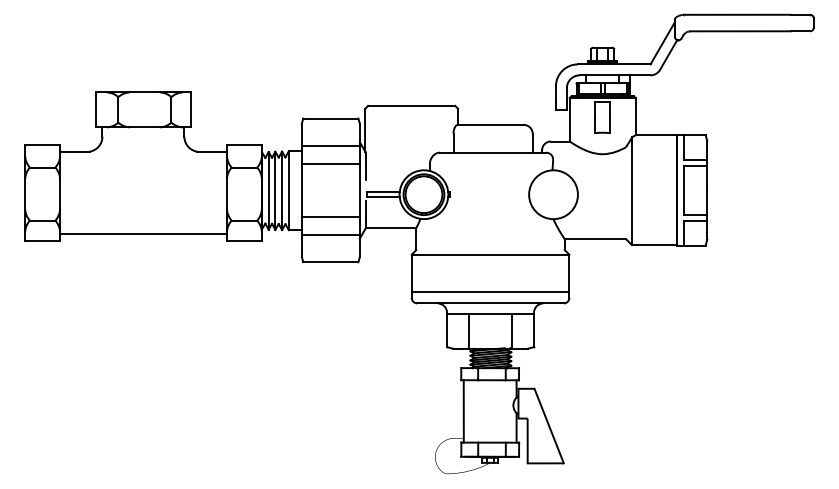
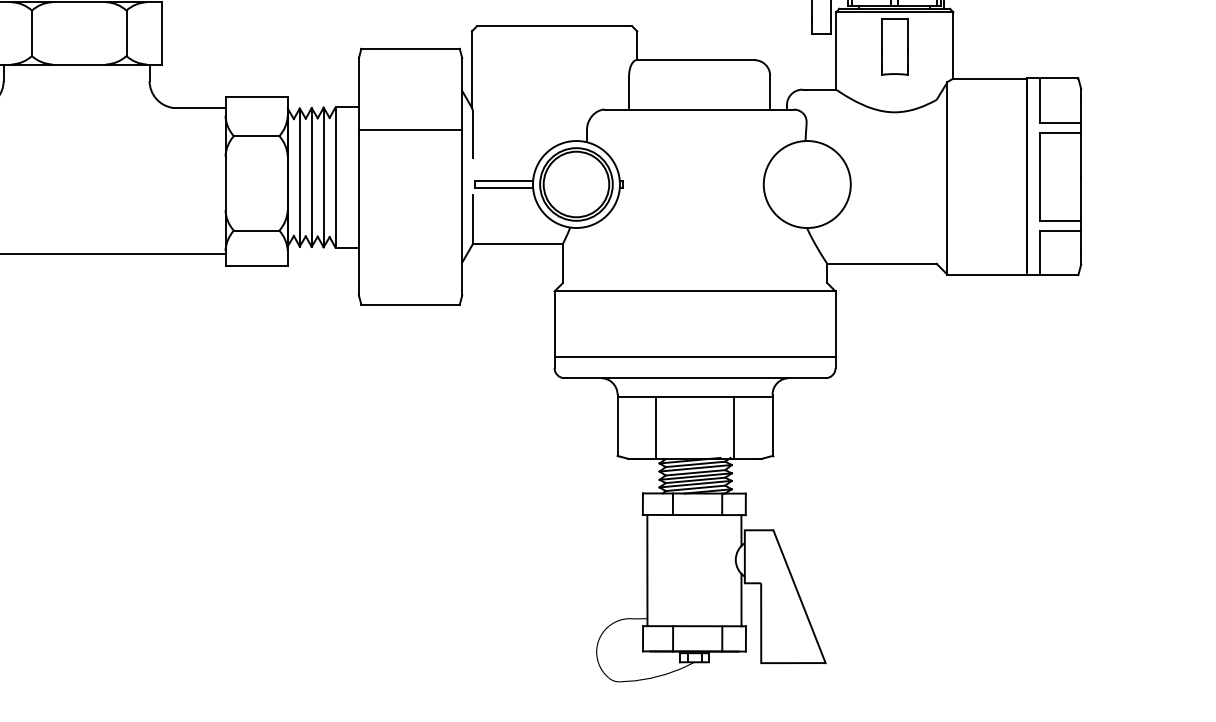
line: (330, 145) -> (409, 96), removed
line: (330, 216) -> (409, 223), removed
line: (330, 235) -> (409, 257), removed

